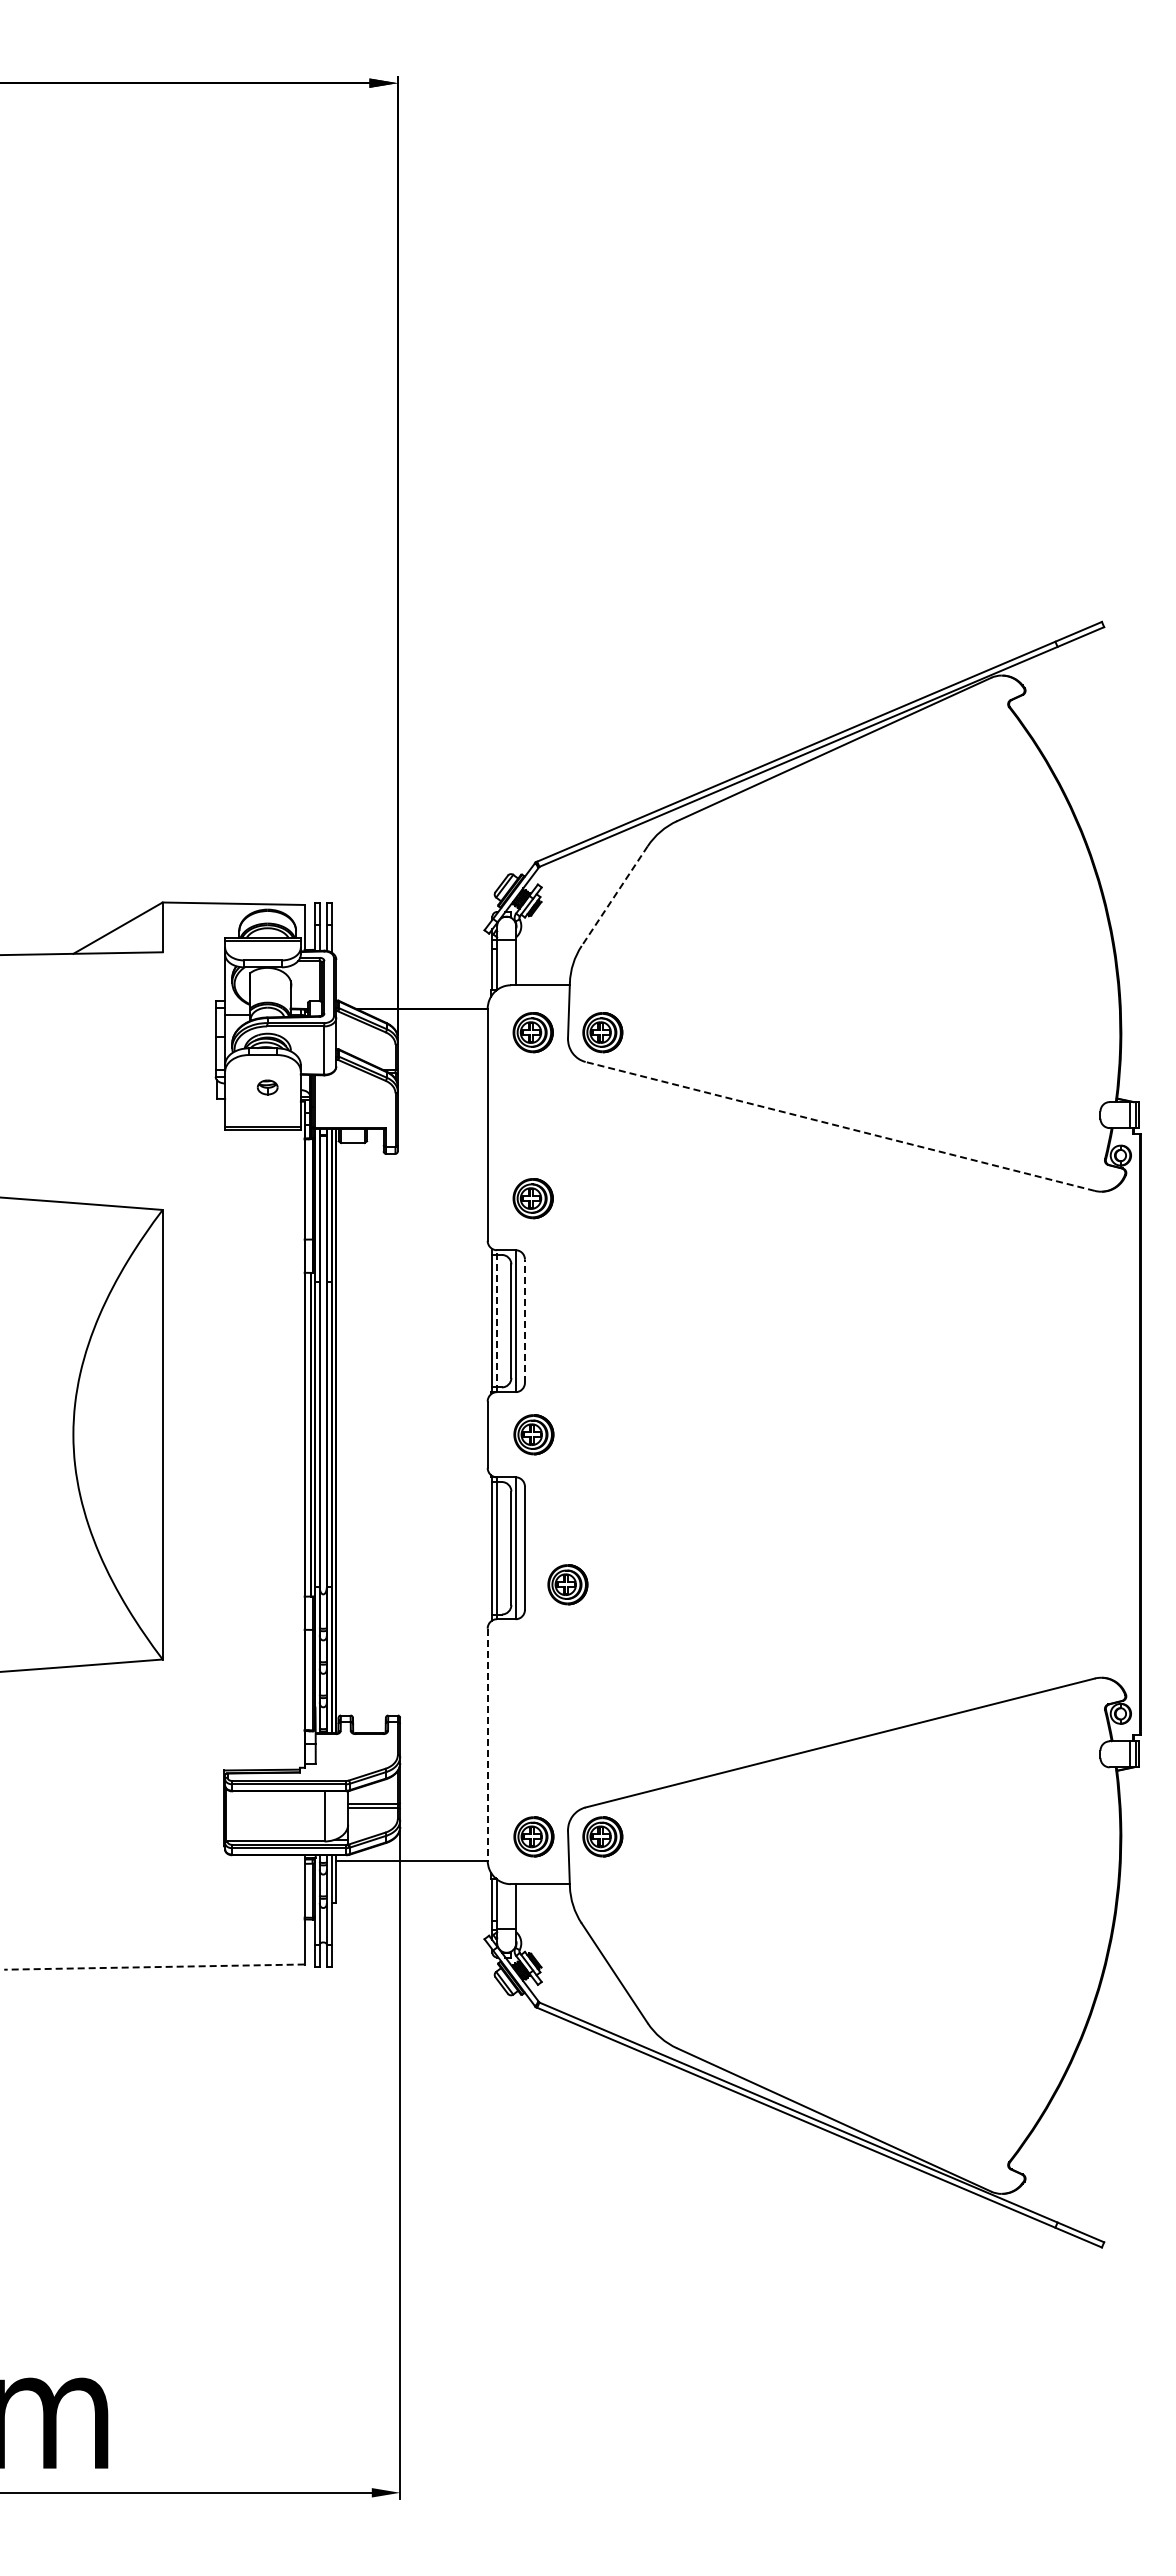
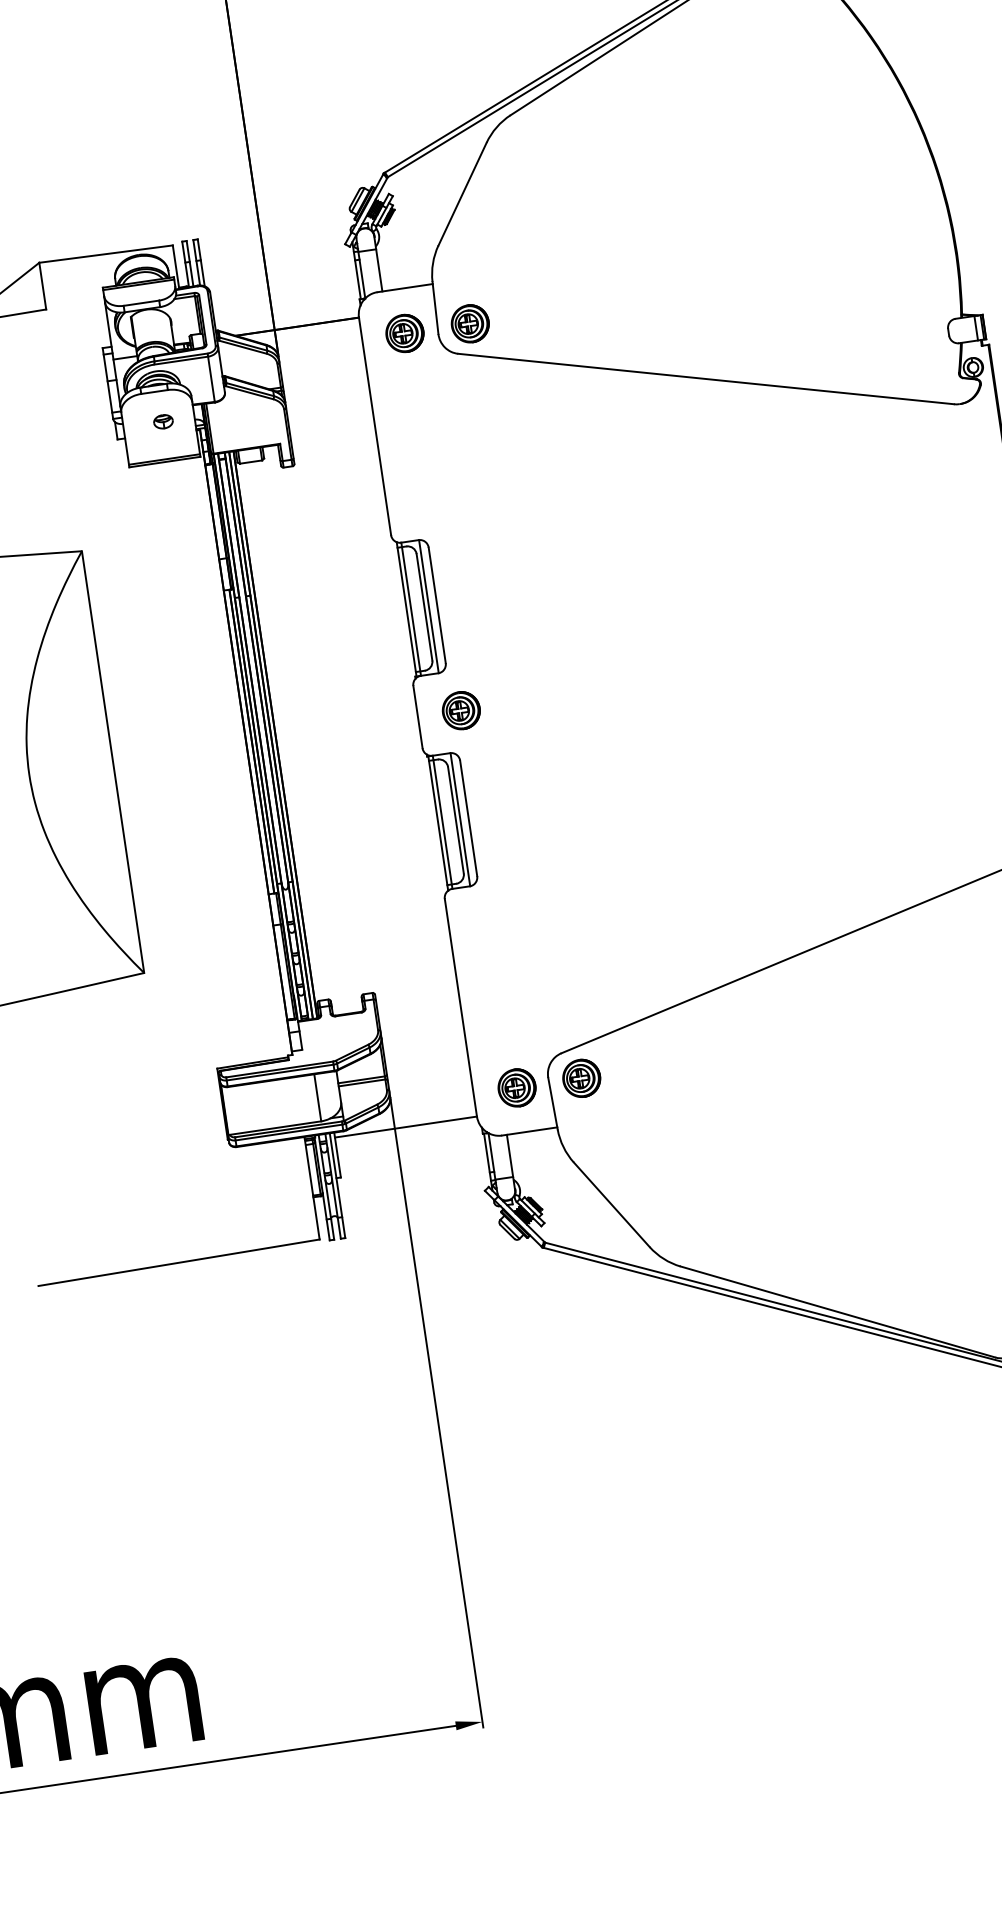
line: (614, 896) -> (462, 194), dashed -> solid
line: (840, 1126) -> (706, 379), dashed -> solid
part: (532, 1198) -> (427, 489), removed
line: (497, 1321) -> (411, 609), dashed -> solid
line: (524, 1321) -> (436, 605), dashed -> solid
part: (567, 1584) -> (513, 846), removed
line: (487, 1744) -> (460, 1007), dashed -> solid
line: (153, 1967) -> (178, 1263), dashed -> solid

